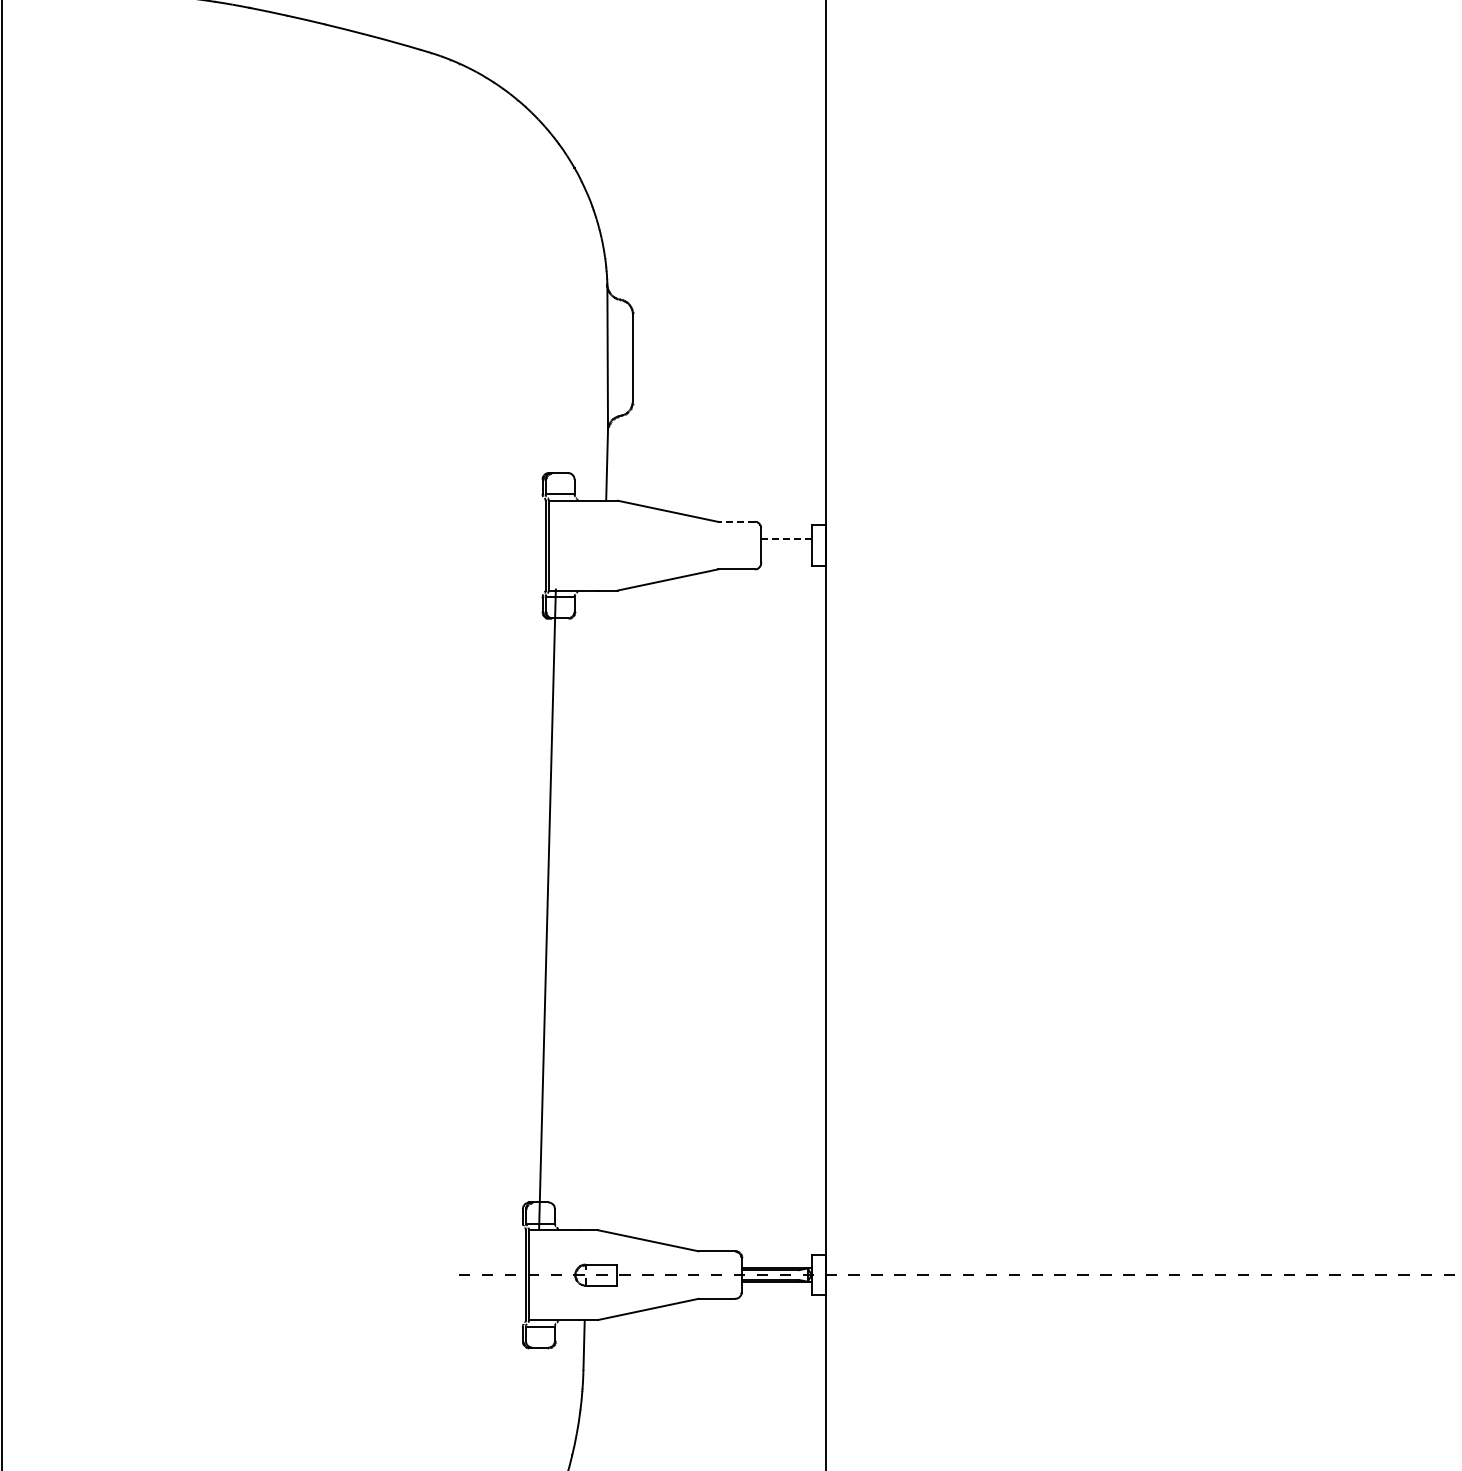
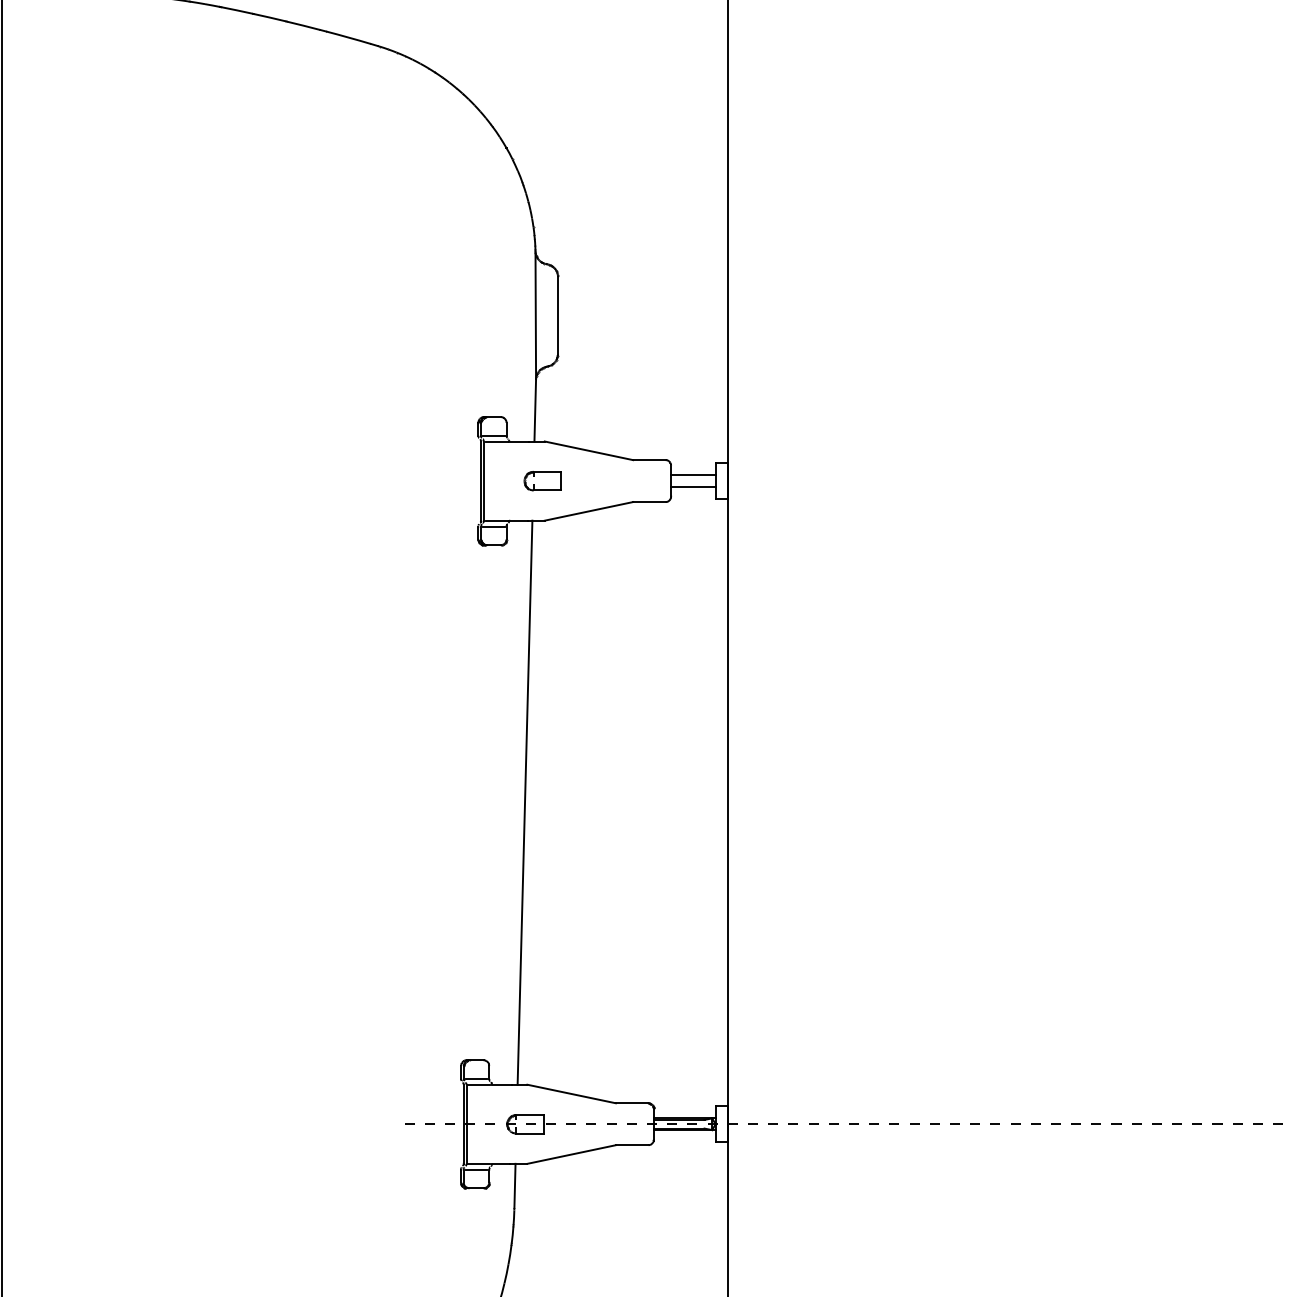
line: (736, 521) -> (649, 459), dashed -> solid
line: (786, 539) -> (693, 475), dashed -> solid
part: (615, 545) -> (542, 480), added
line: (786, 552) -> (693, 487), added
line: (547, 909) -> (525, 802), moved

